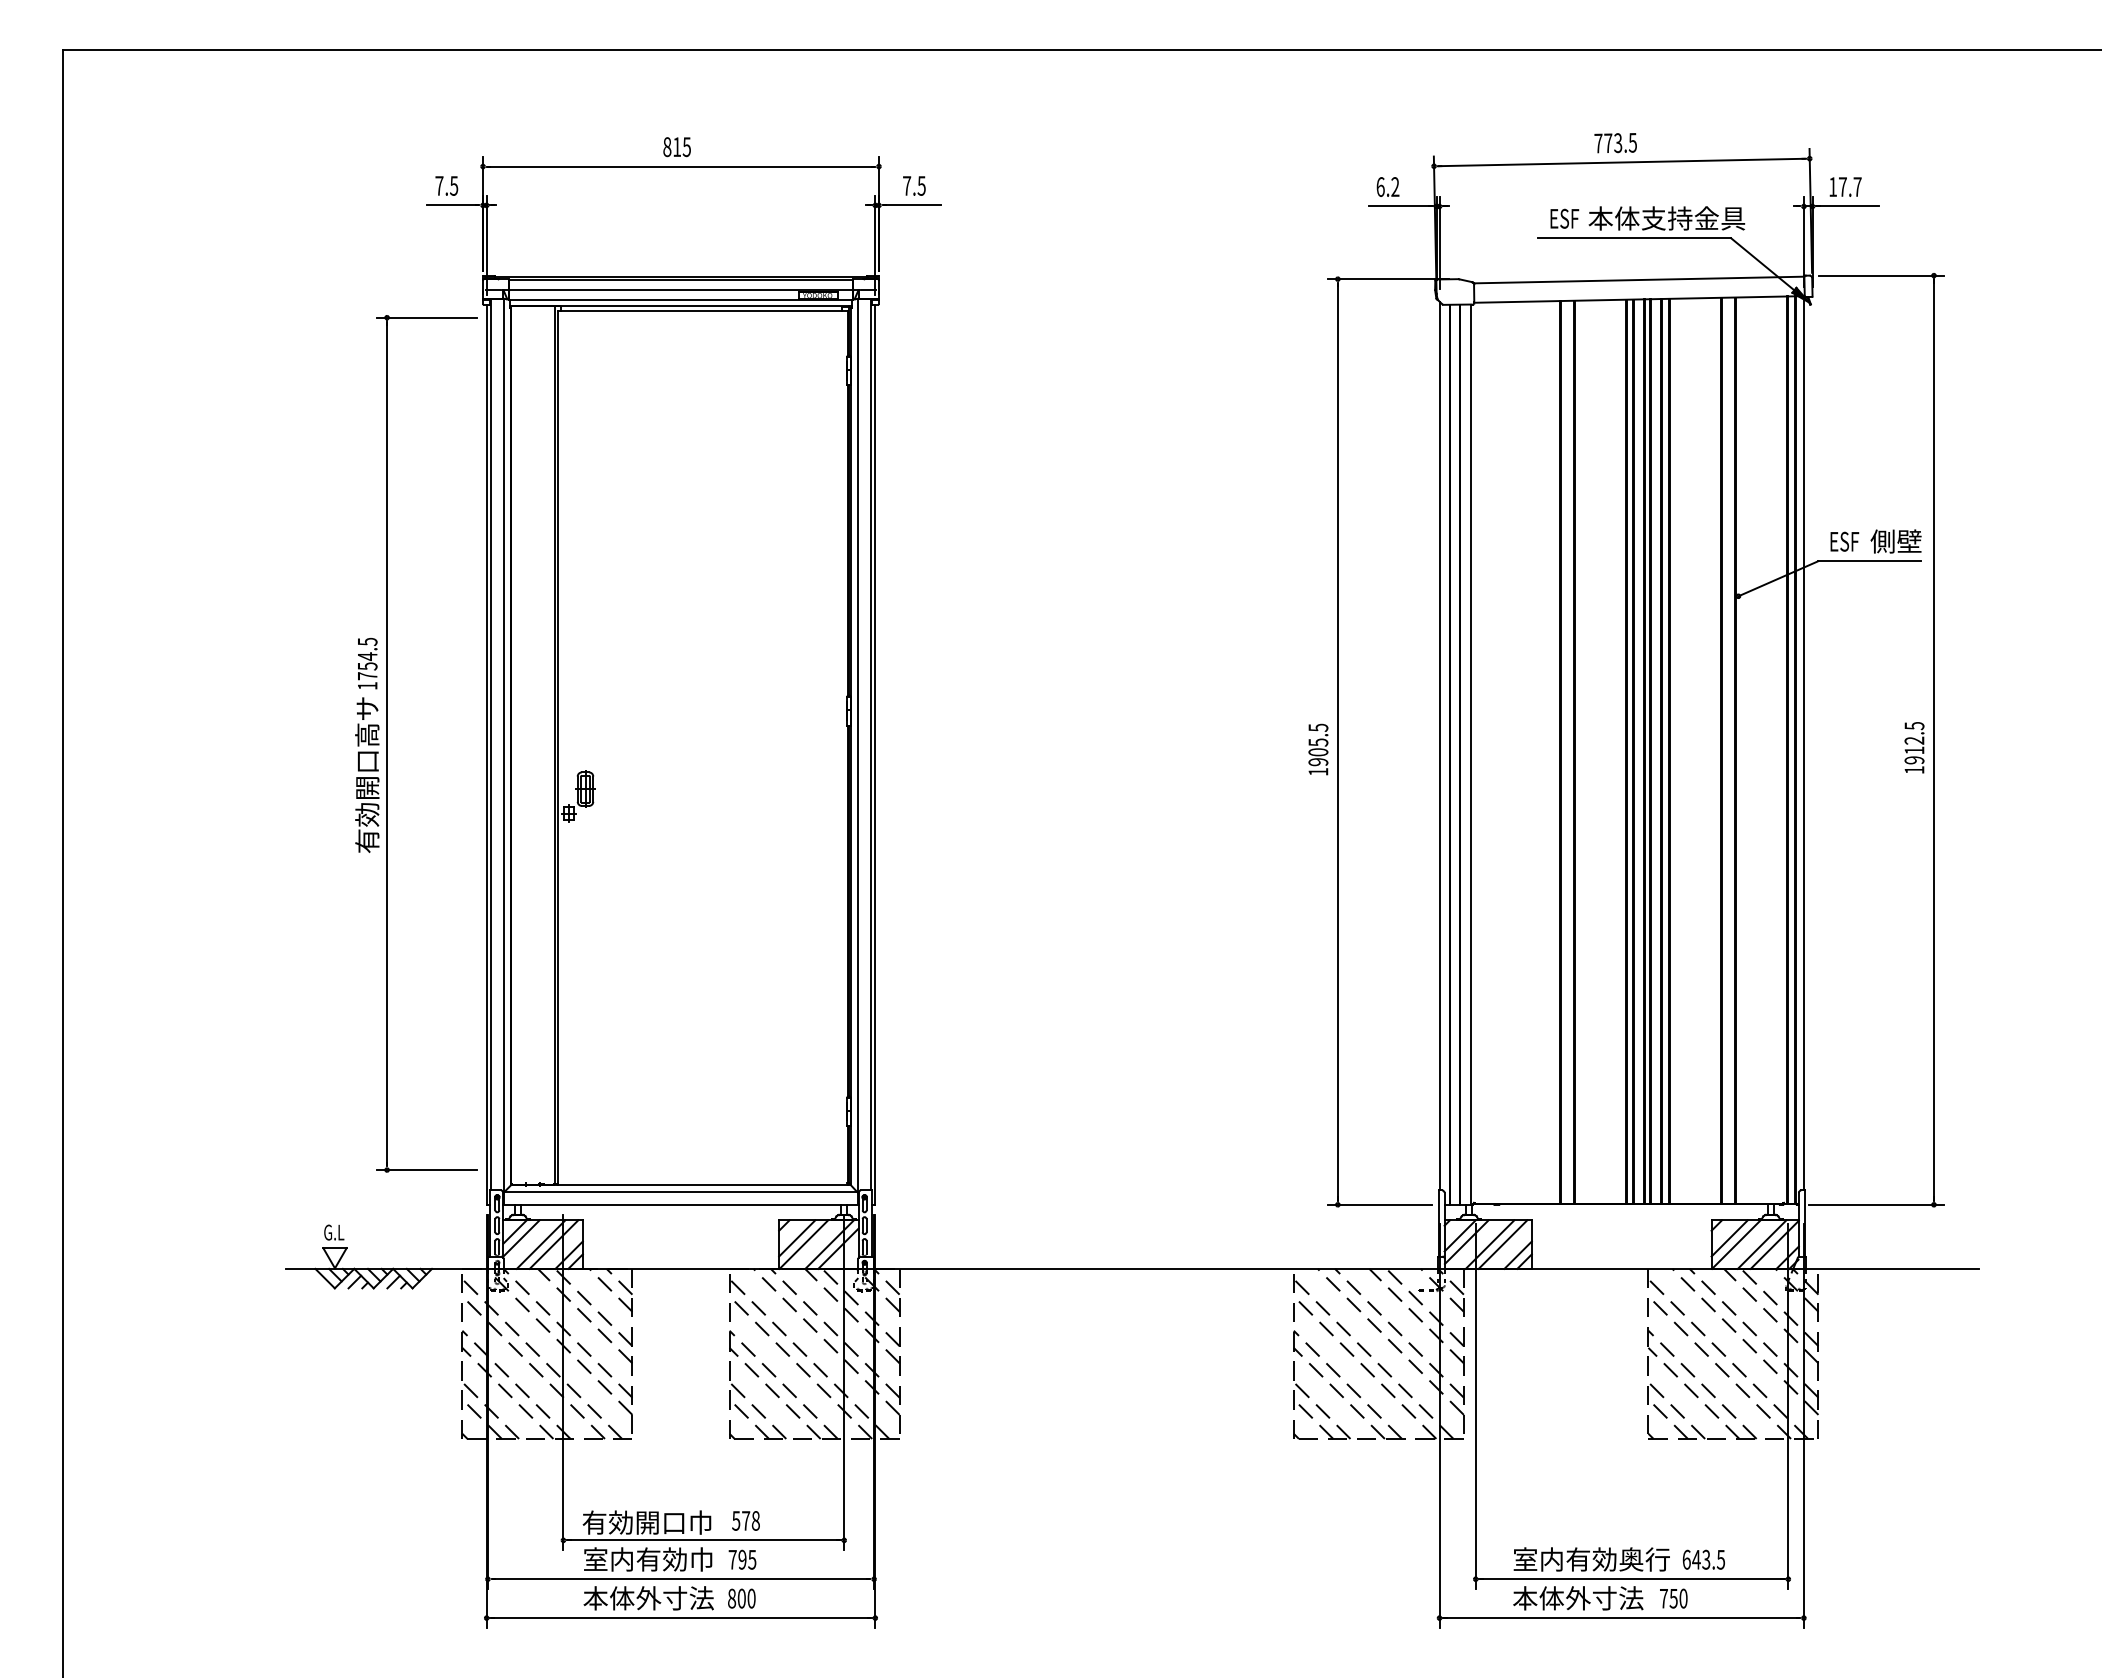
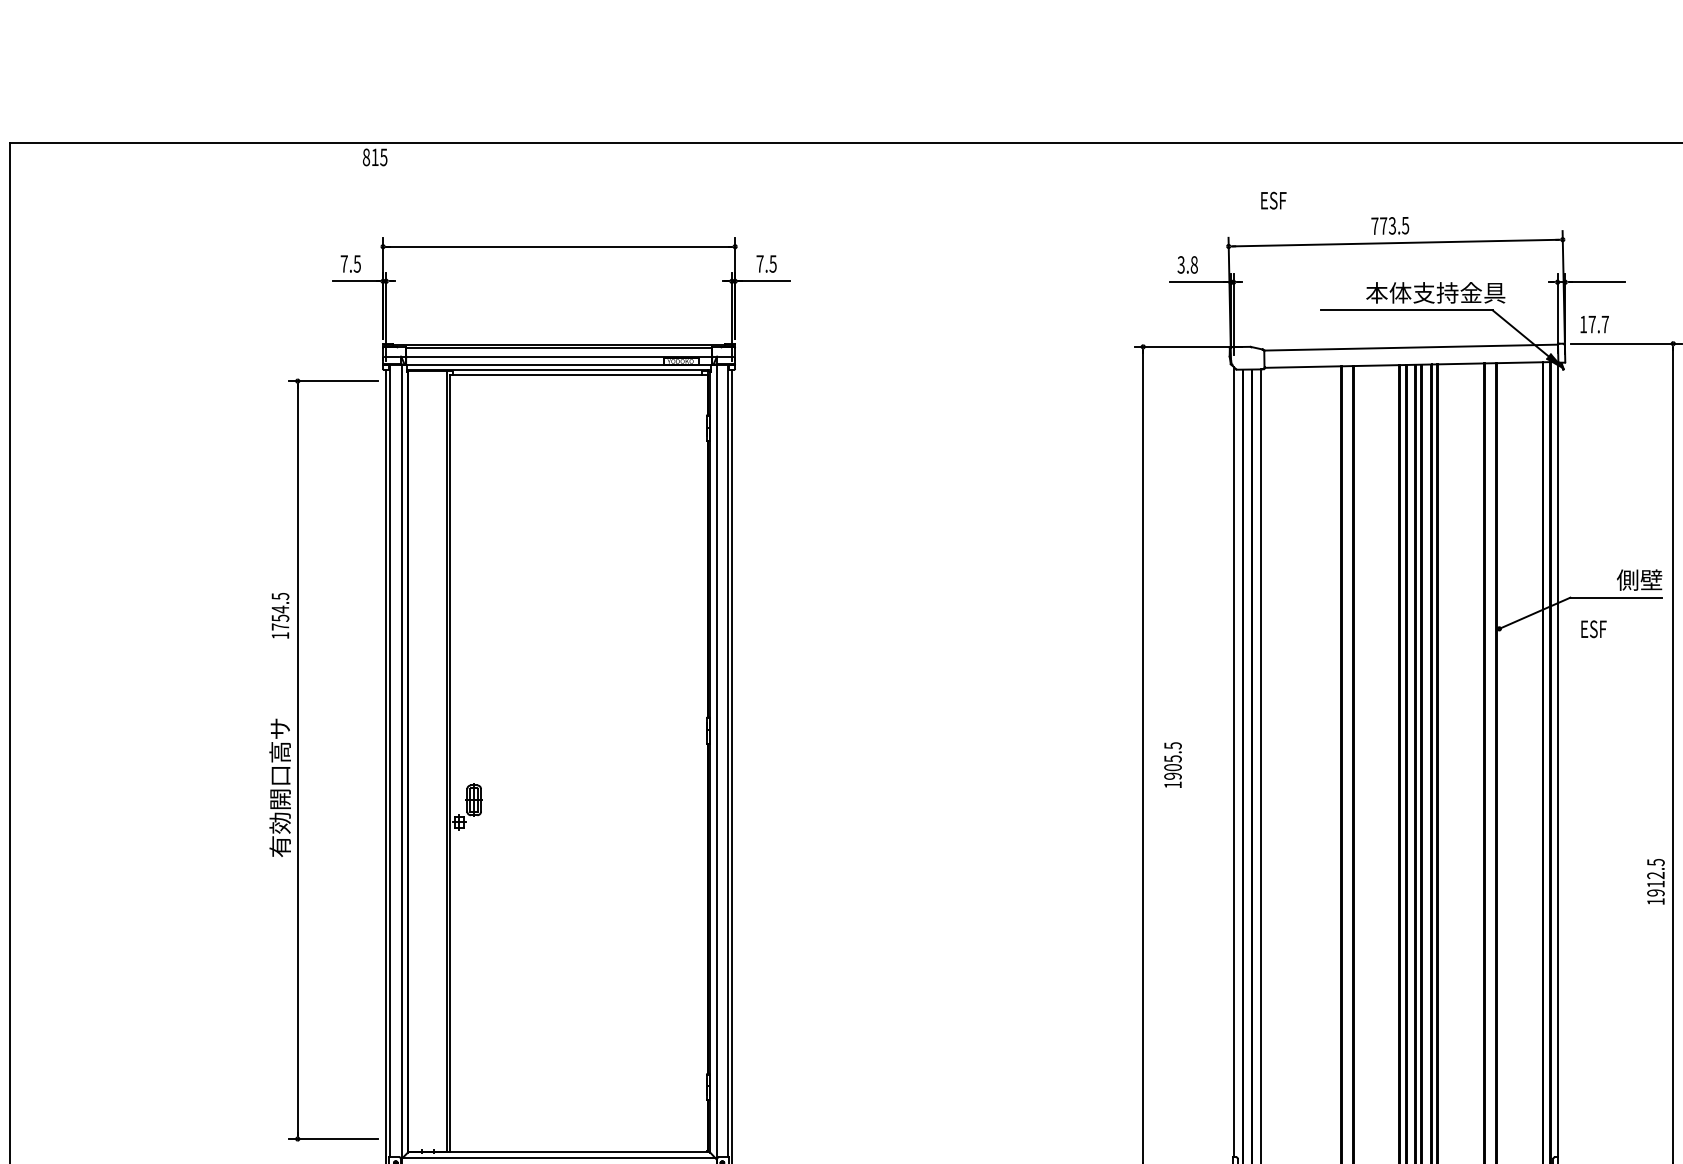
text: (676, 147) -> (374, 157), moved
text: (1845, 186) -> (1594, 324), moved
text: (1387, 187) -> (1187, 265), 6.2 -> 3.8
text: (1564, 218) -> (1273, 200), moved
text: (1844, 541) -> (1593, 629), moved
text: (367, 663) -> (280, 615), moved
text: (1914, 747) -> (1655, 881), moved
text: (1318, 749) -> (1173, 765), moved

